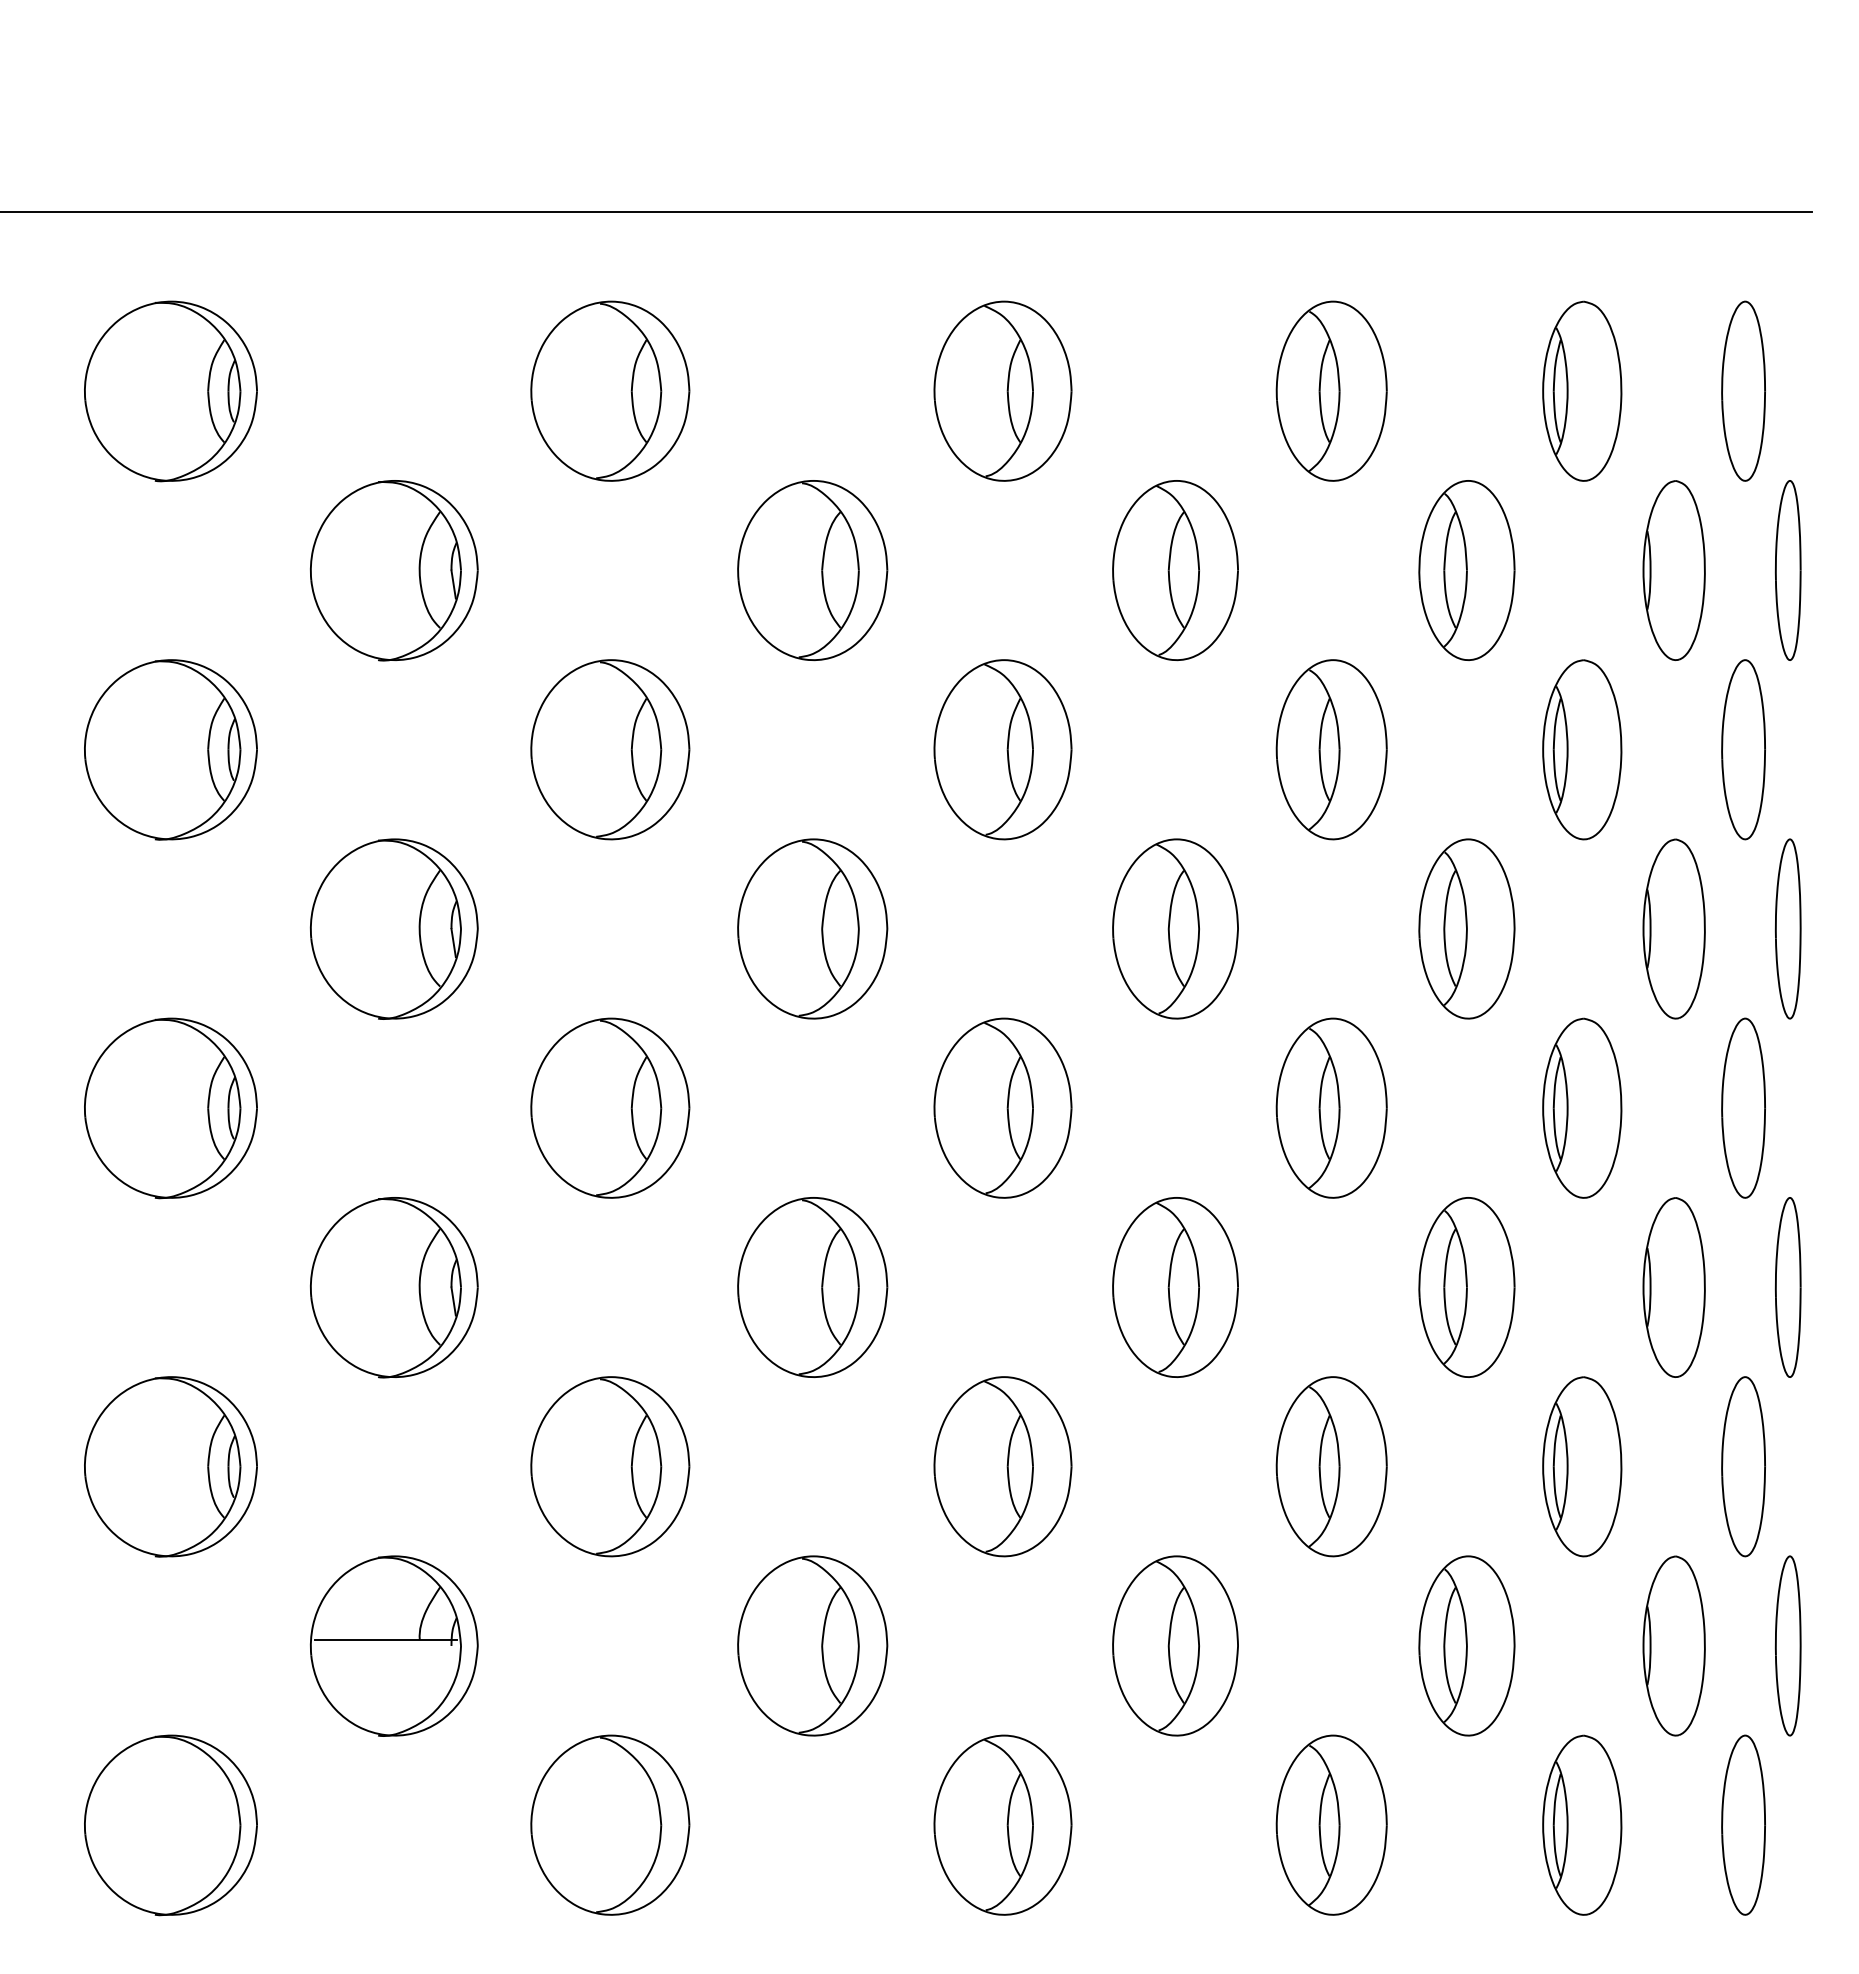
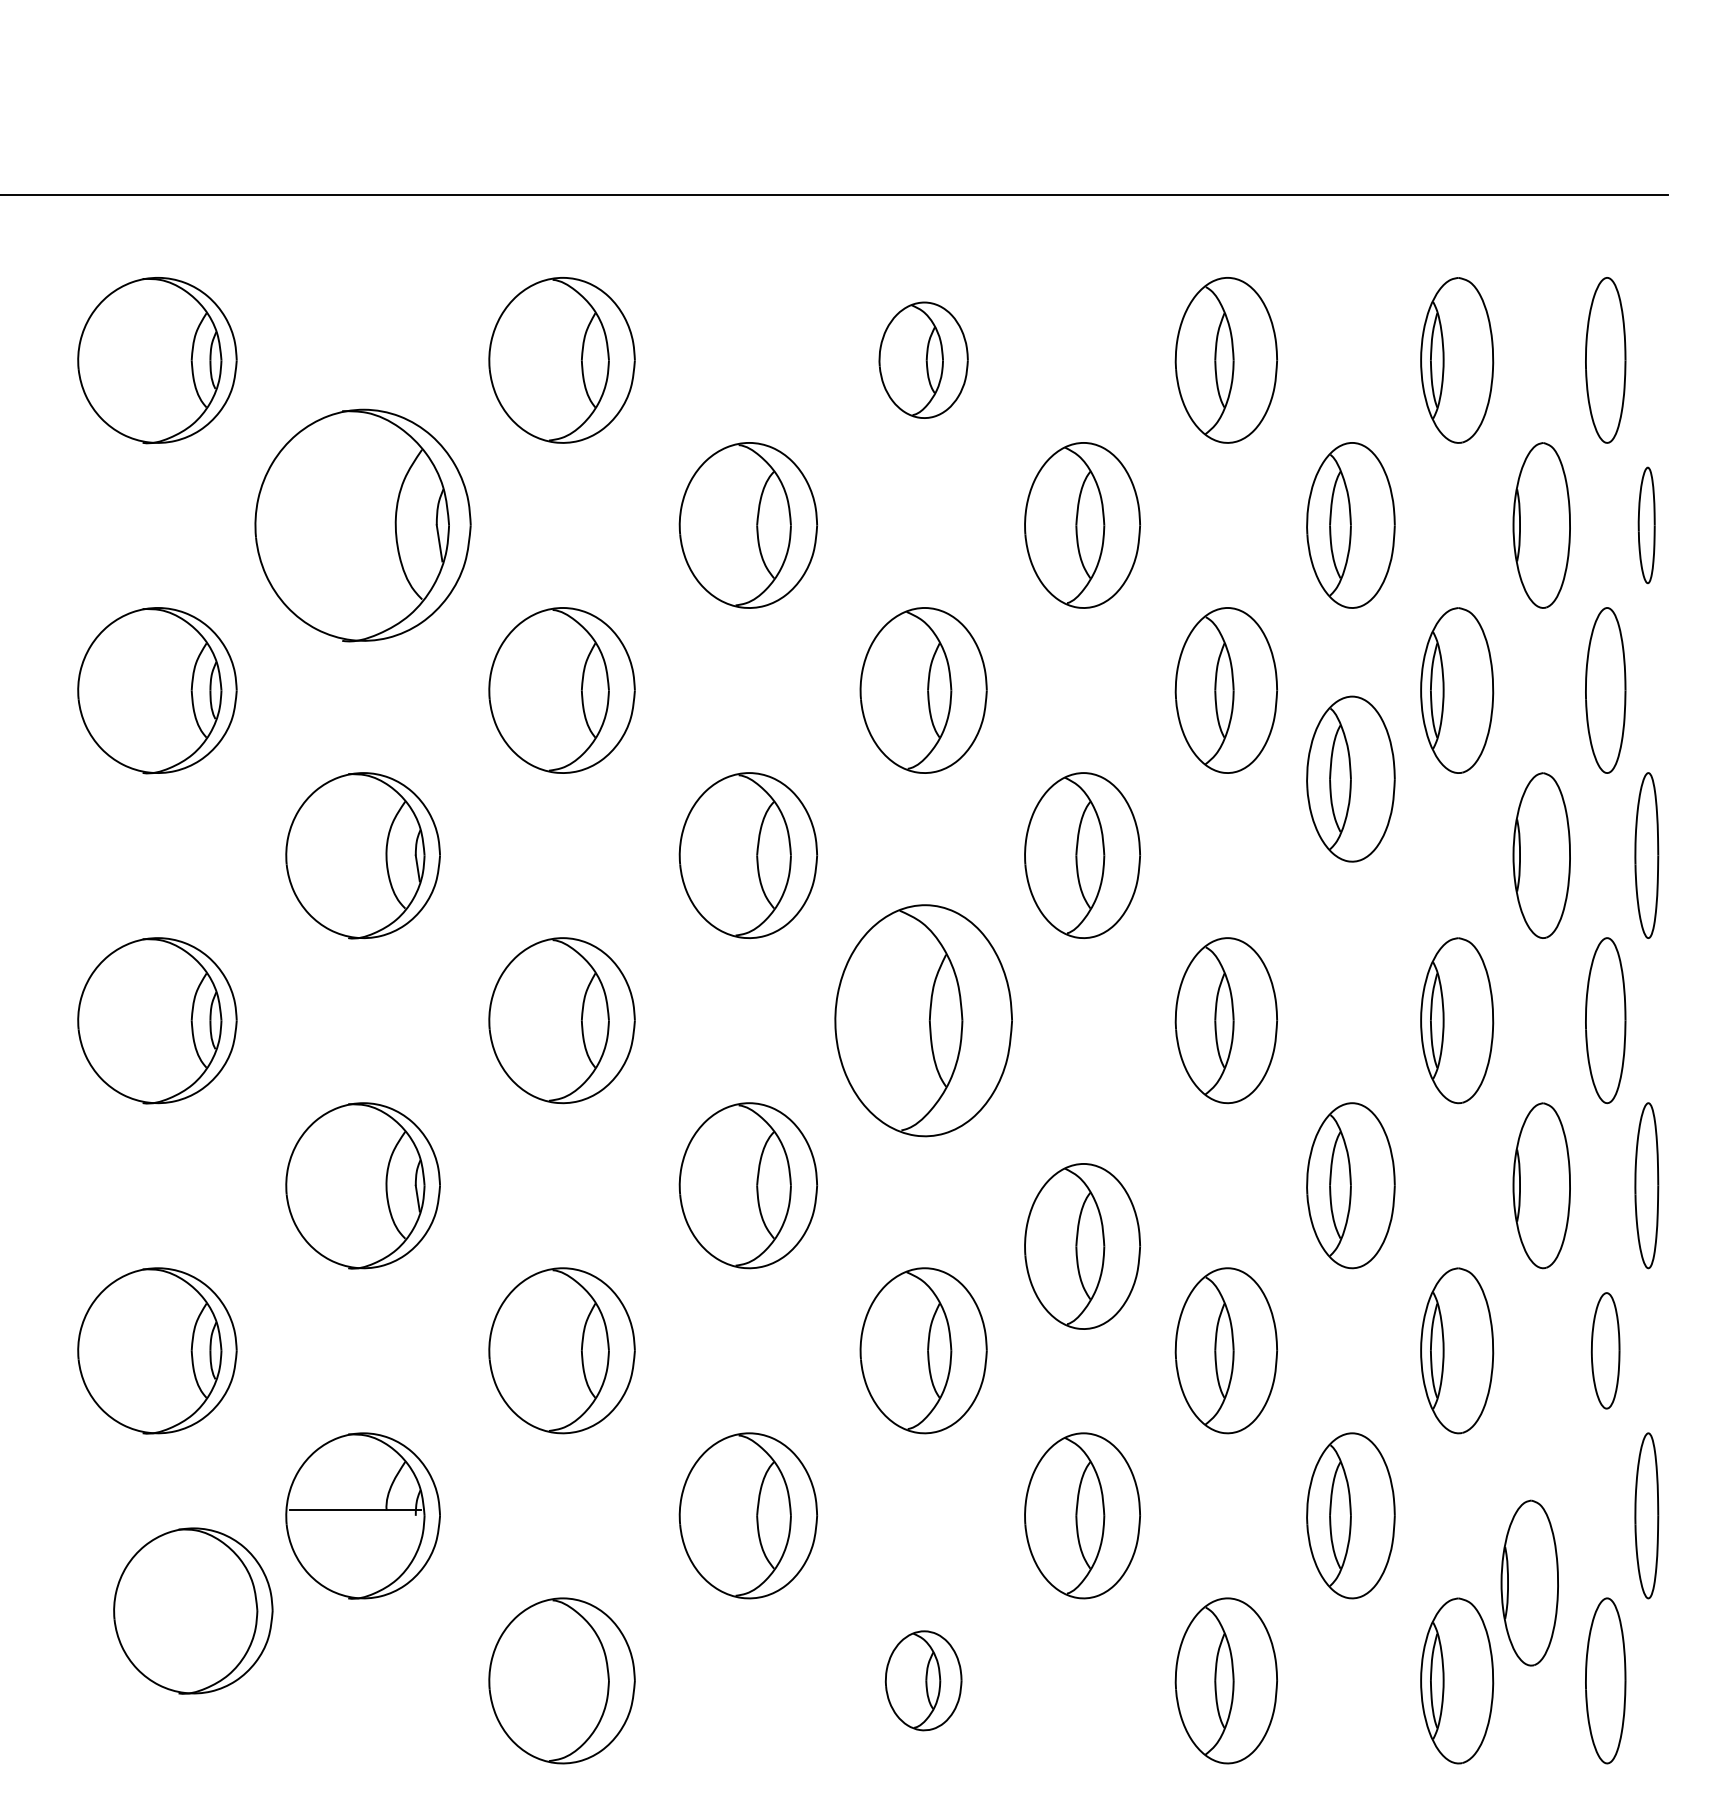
part: (1002, 390) -> (923, 359), size x0.7
part: (394, 570) -> (363, 525), size x1.4
part: (1787, 570) -> (1646, 525), size x0.7
part: (1466, 928) -> (1350, 778), moved
part: (1002, 1107) -> (923, 1019), size x1.4
part: (1175, 1287) -> (1082, 1246), moved
part: (1743, 1466) -> (1605, 1350), size x0.7
part: (1673, 1645) -> (1529, 1582), moved
part: (1002, 1824) -> (923, 1680), size x0.6
part: (170, 1825) -> (192, 1611), moved

